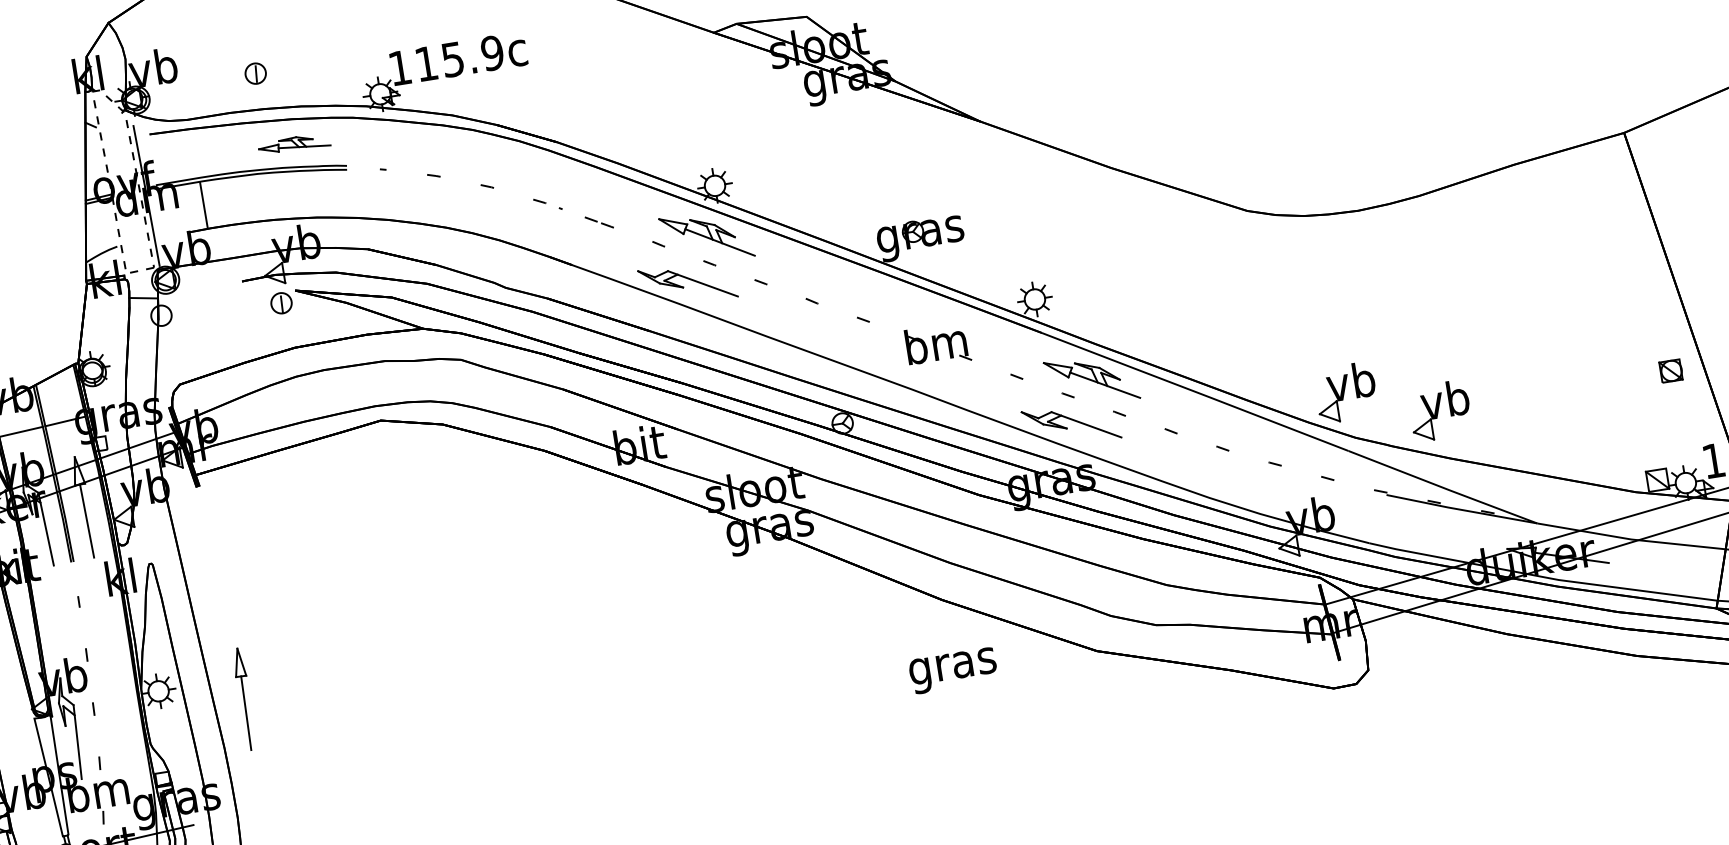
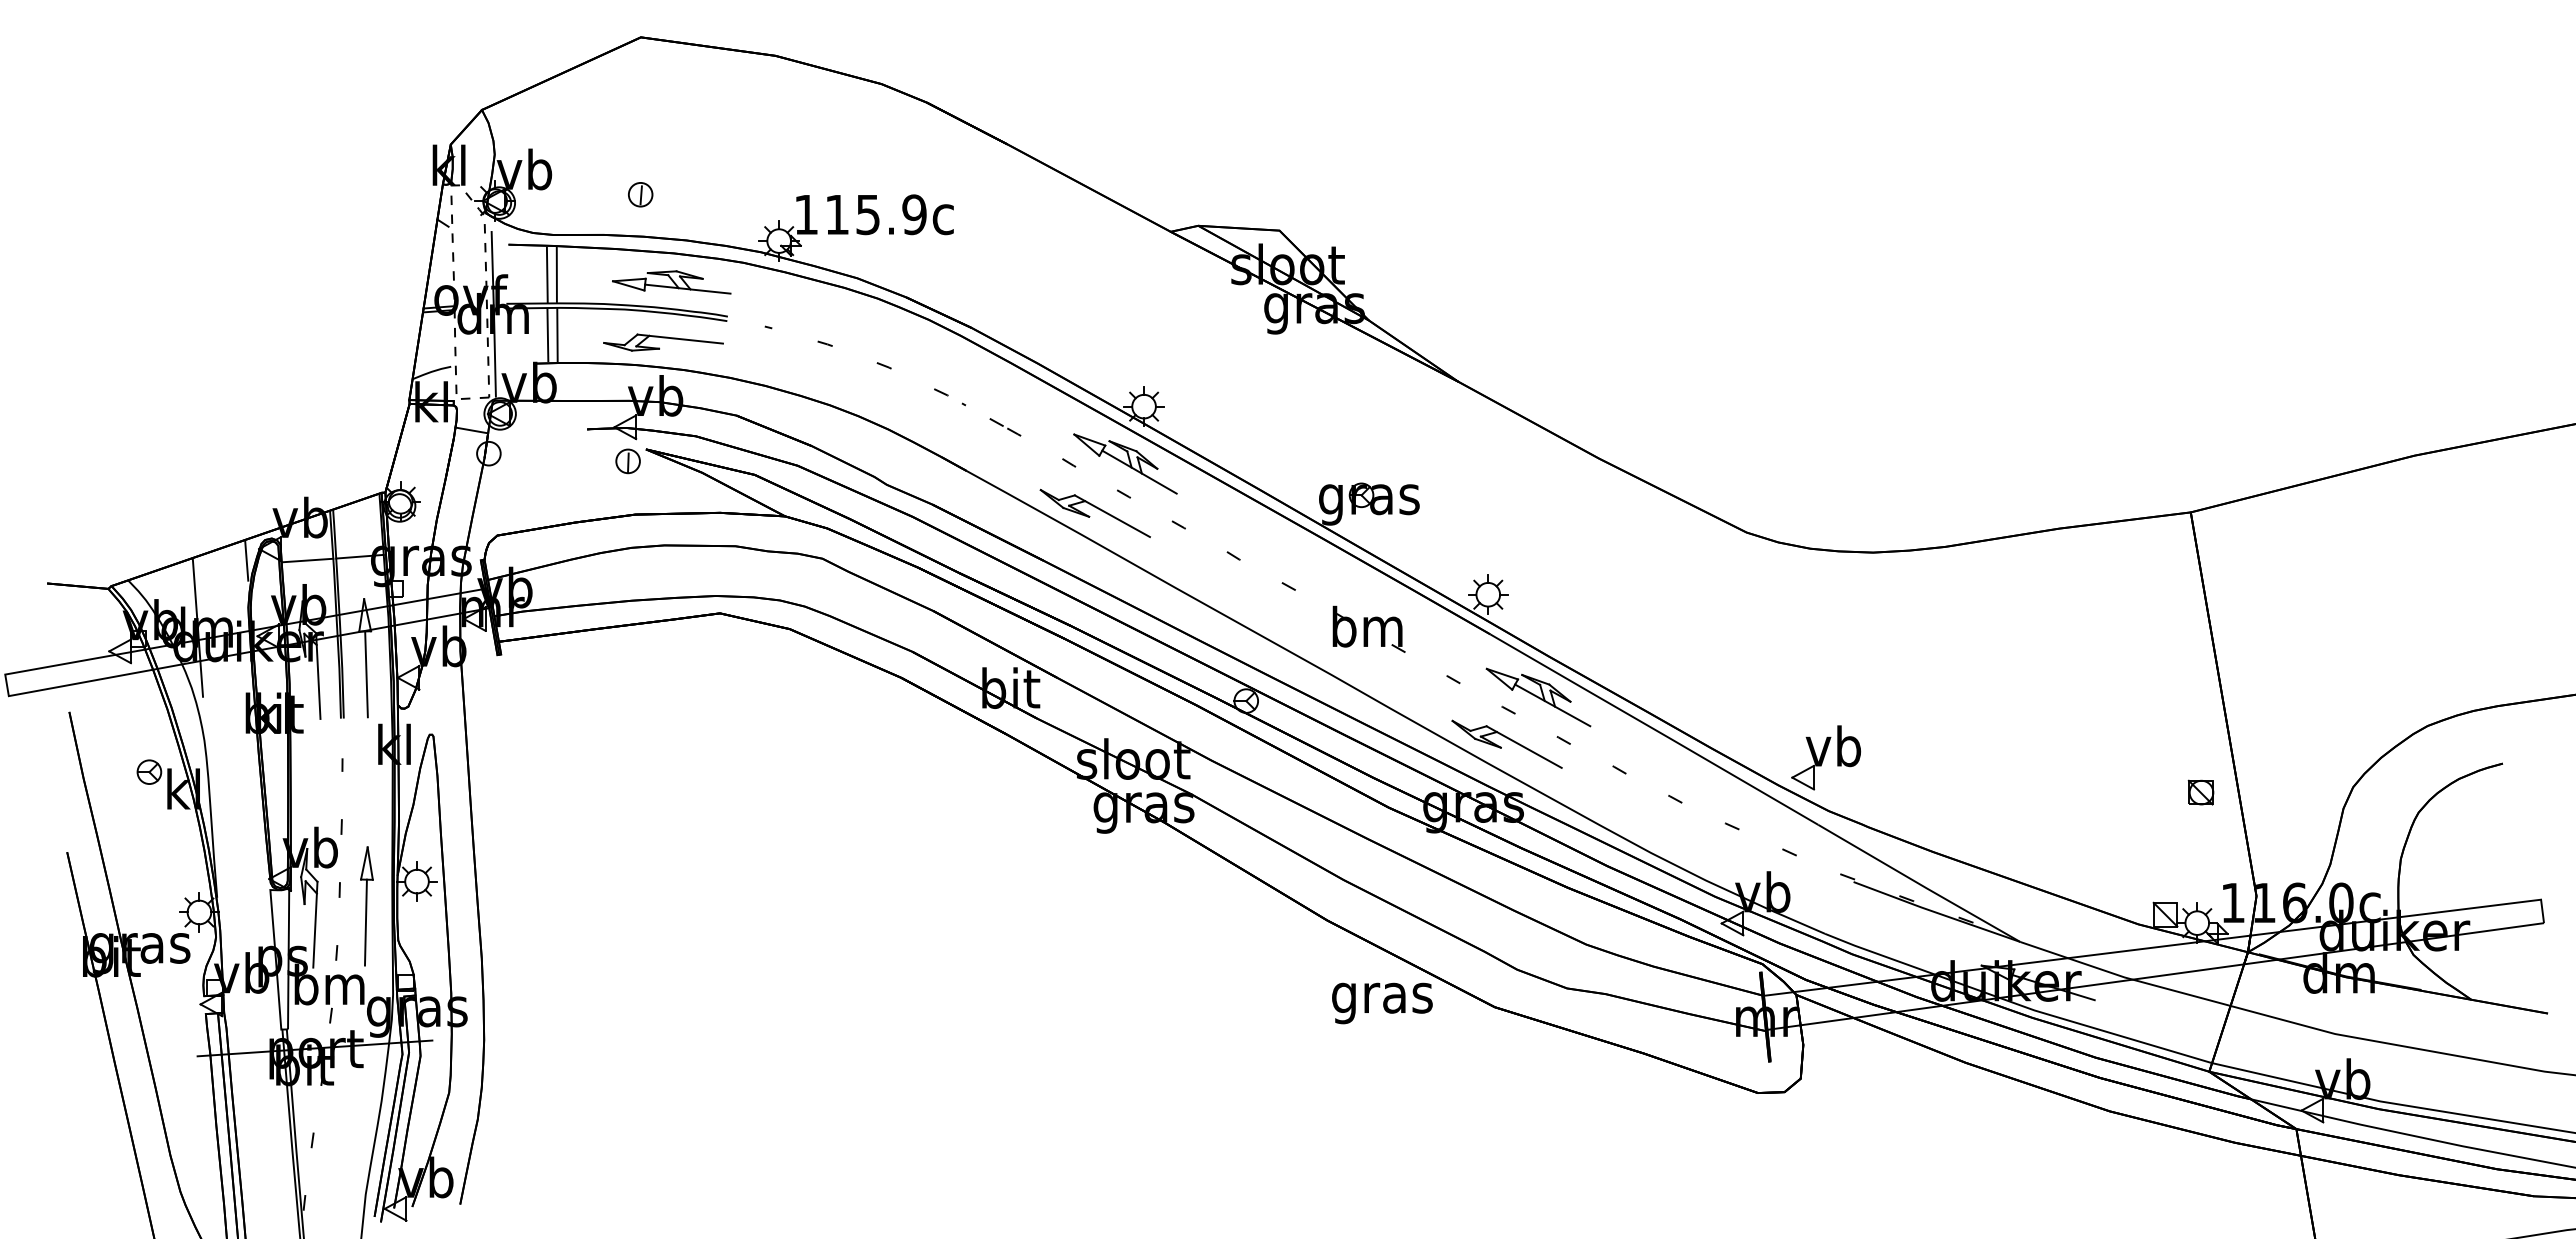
part: (294, 144) -> (671, 282), size x1.43
line: (194, 153) -> (556, 274), added
line: (186, 154) -> (546, 274), added
part: (295, 196) -> (663, 342), added
line: (195, 205) -> (547, 334), added
part: (1439, 410) -> (1929, 795), removed
text: (953, 670) -> (1382, 1003), moved
part: (244, 699) -> (366, 906), moved

